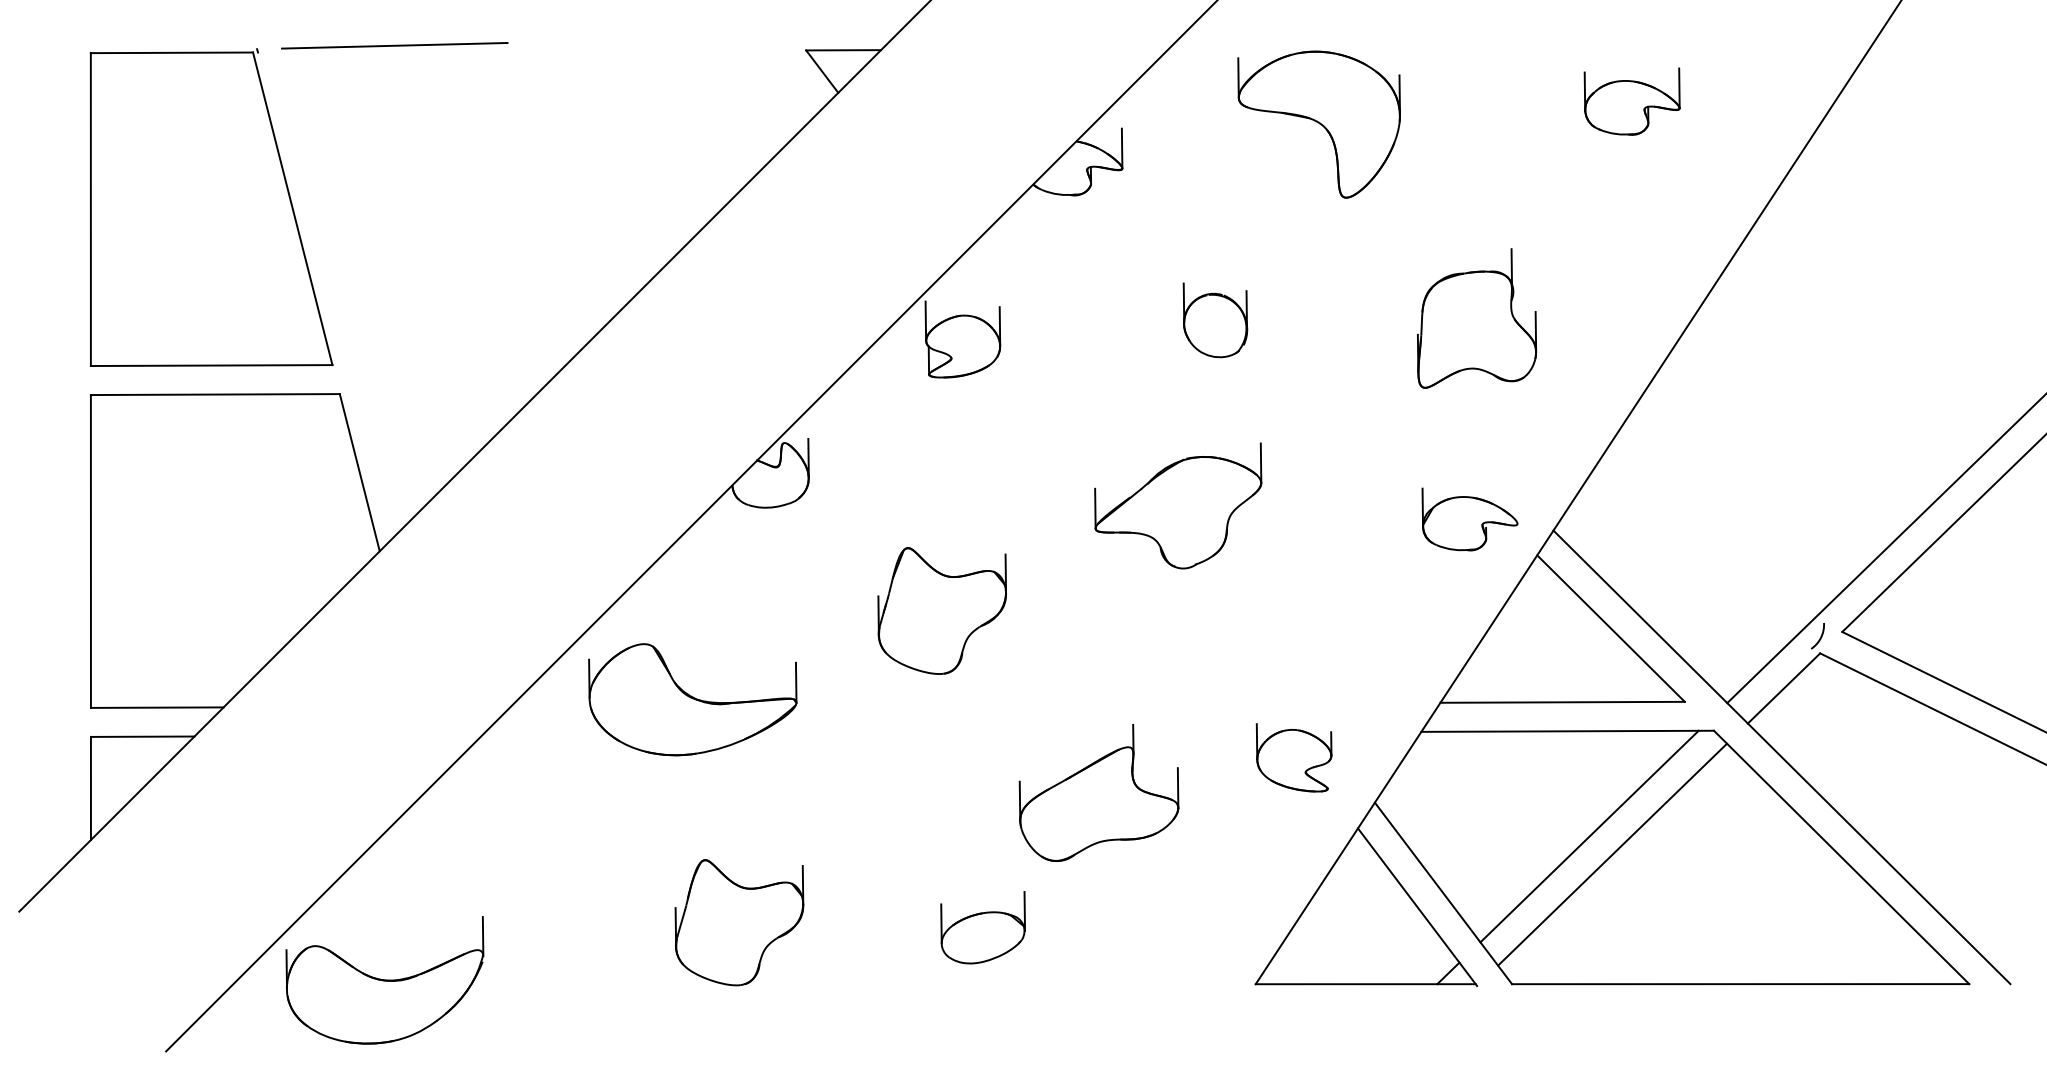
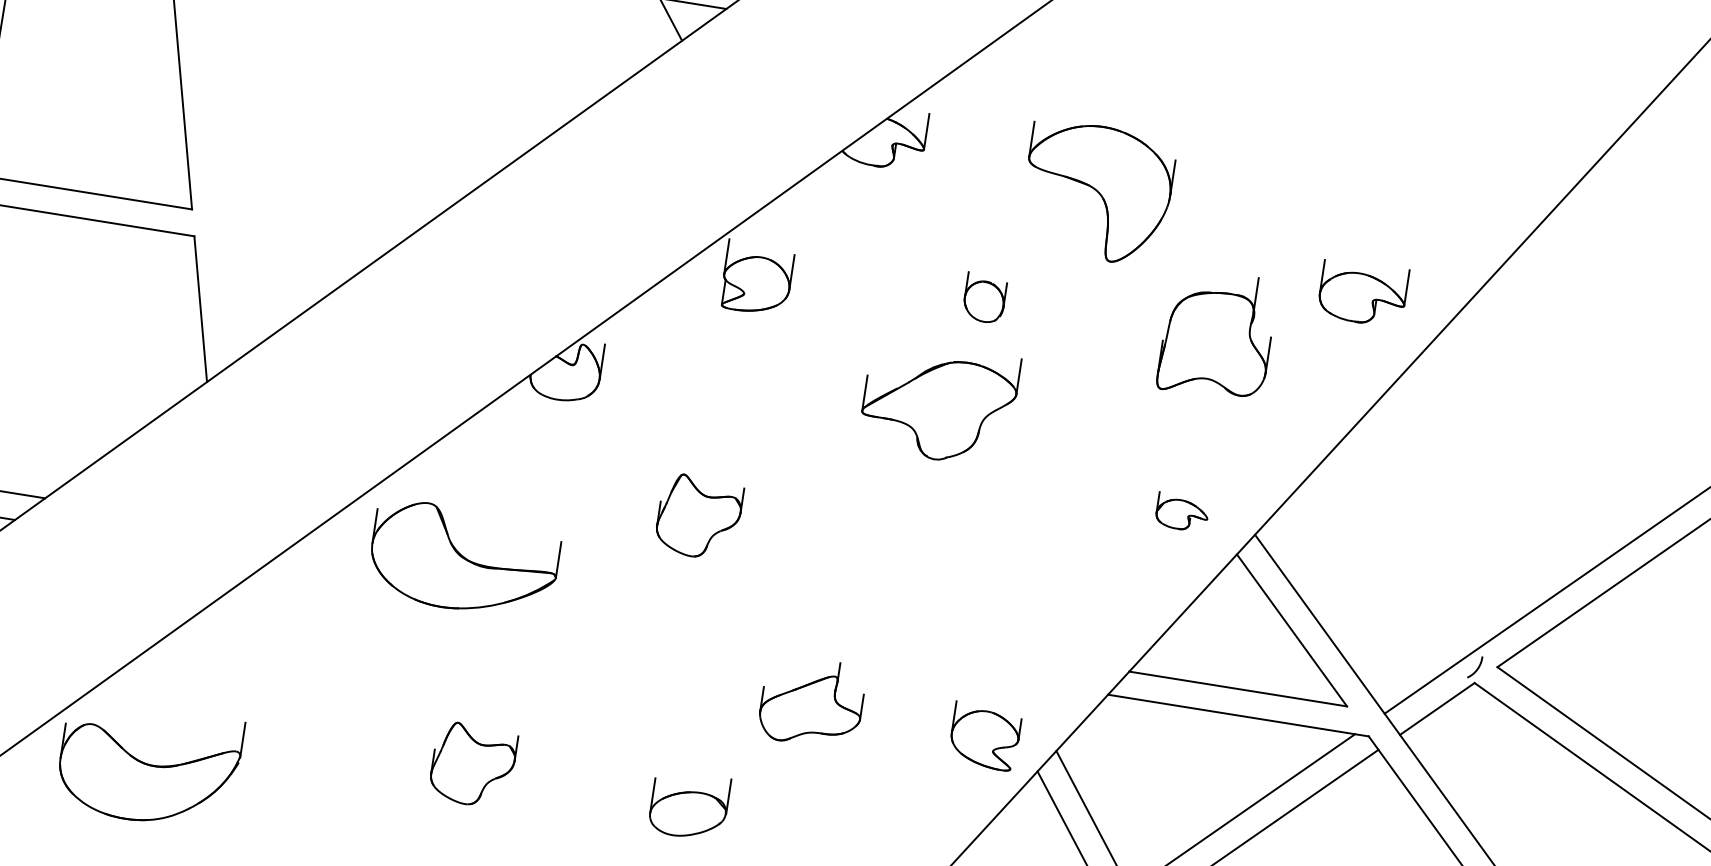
part: (1631, 101) -> (1362, 292), moved
part: (1318, 124) -> (1096, 192), moved
part: (1215, 320) -> (984, 298), size x0.7
part: (1178, 505) -> (939, 402), moved
part: (1469, 519) -> (1181, 512), size x0.6
part: (941, 610) -> (698, 516), size x0.7
part: (1293, 757) -> (984, 736), moved
part: (1098, 792) -> (811, 701), size x0.7
part: (739, 922) -> (473, 765), size x0.7

